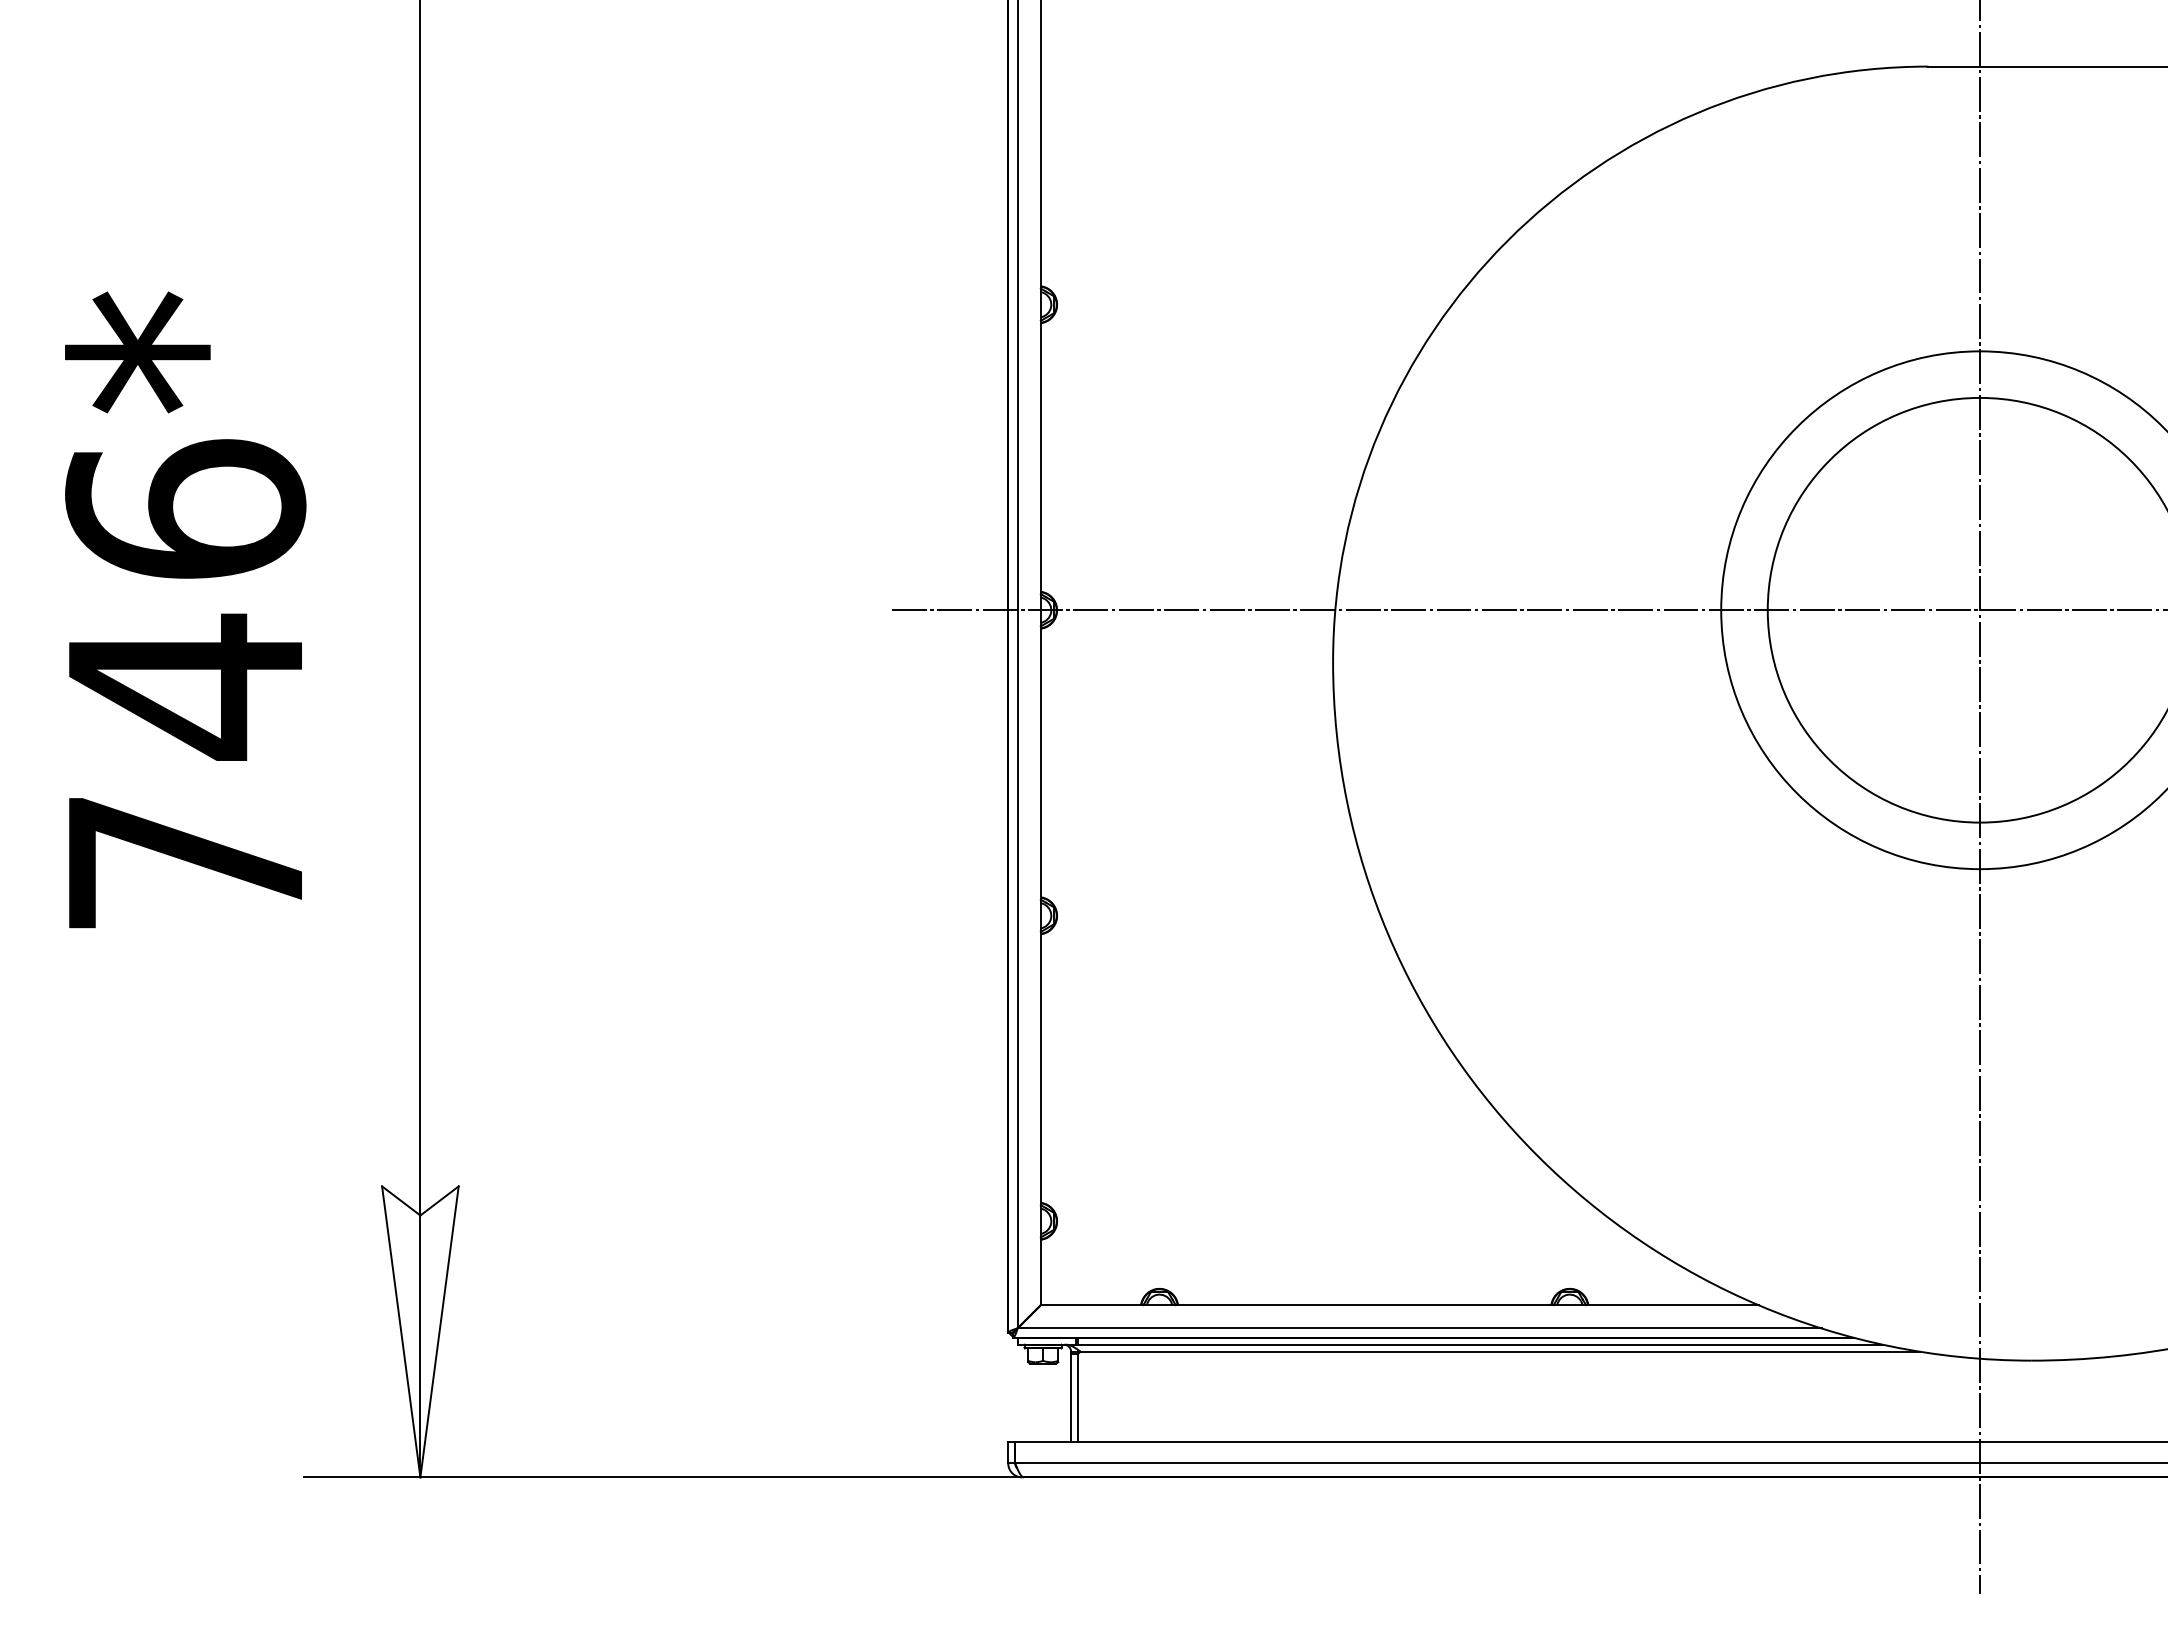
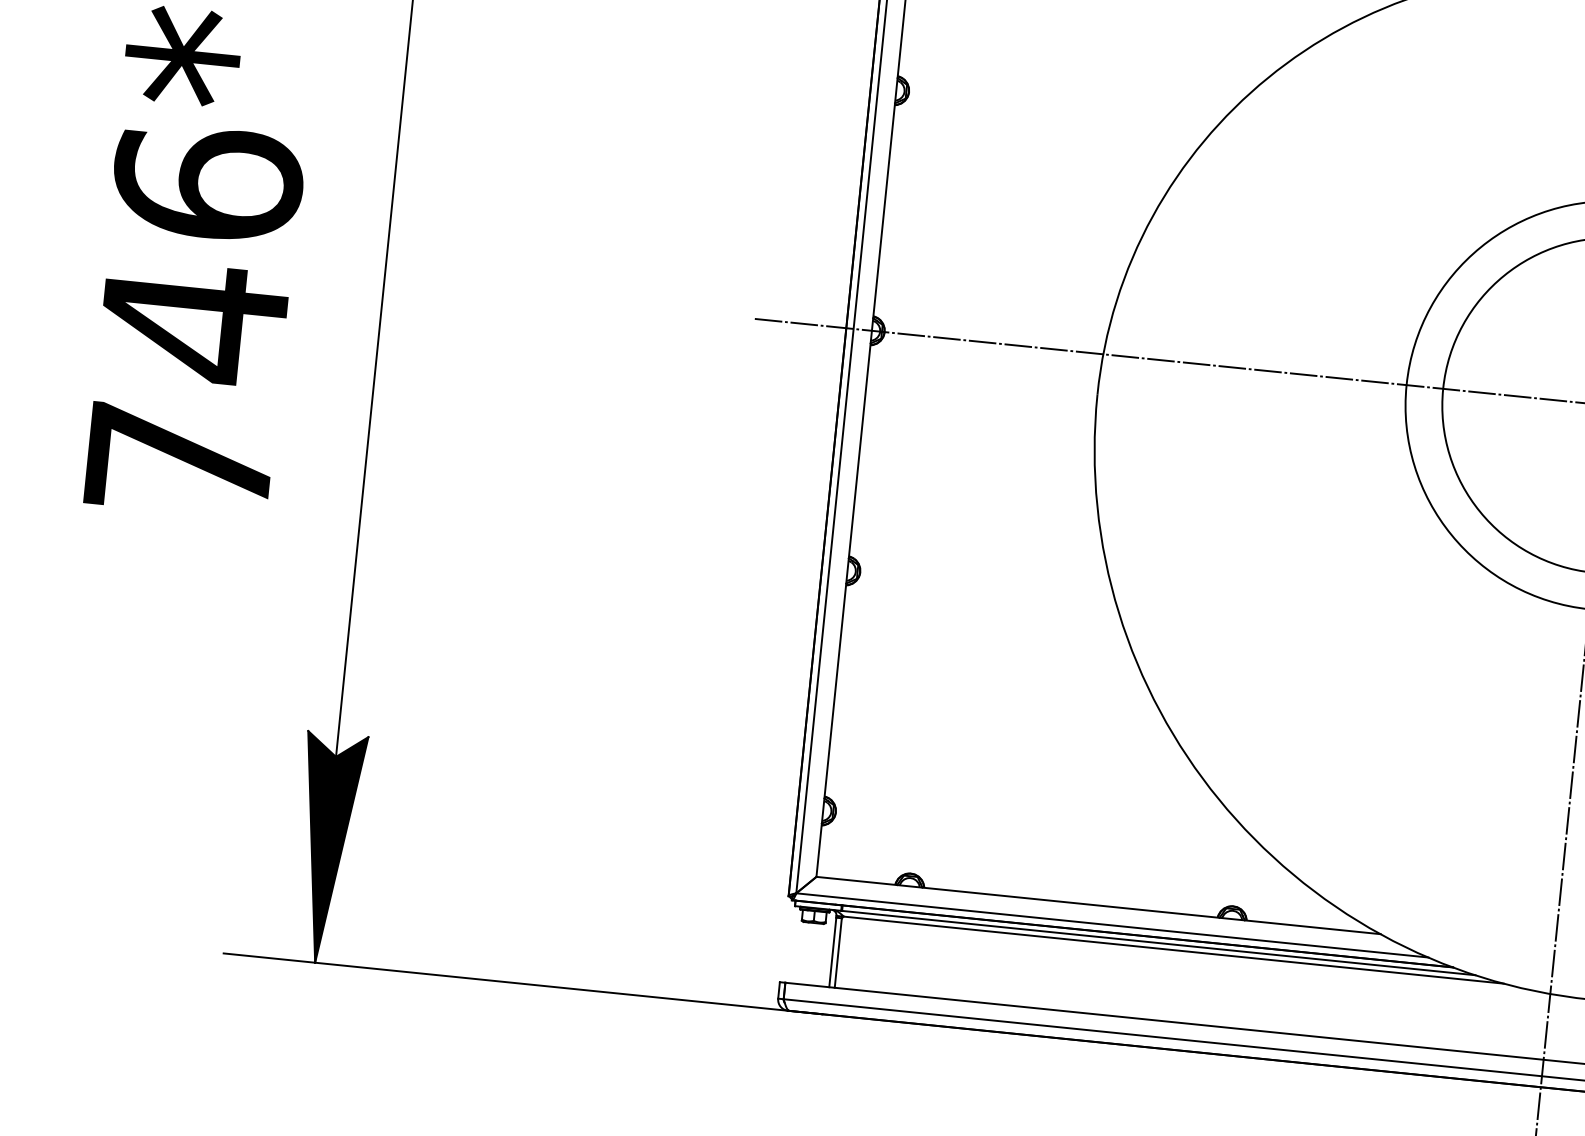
fill: (420, 1331) -> (326, 848), added

